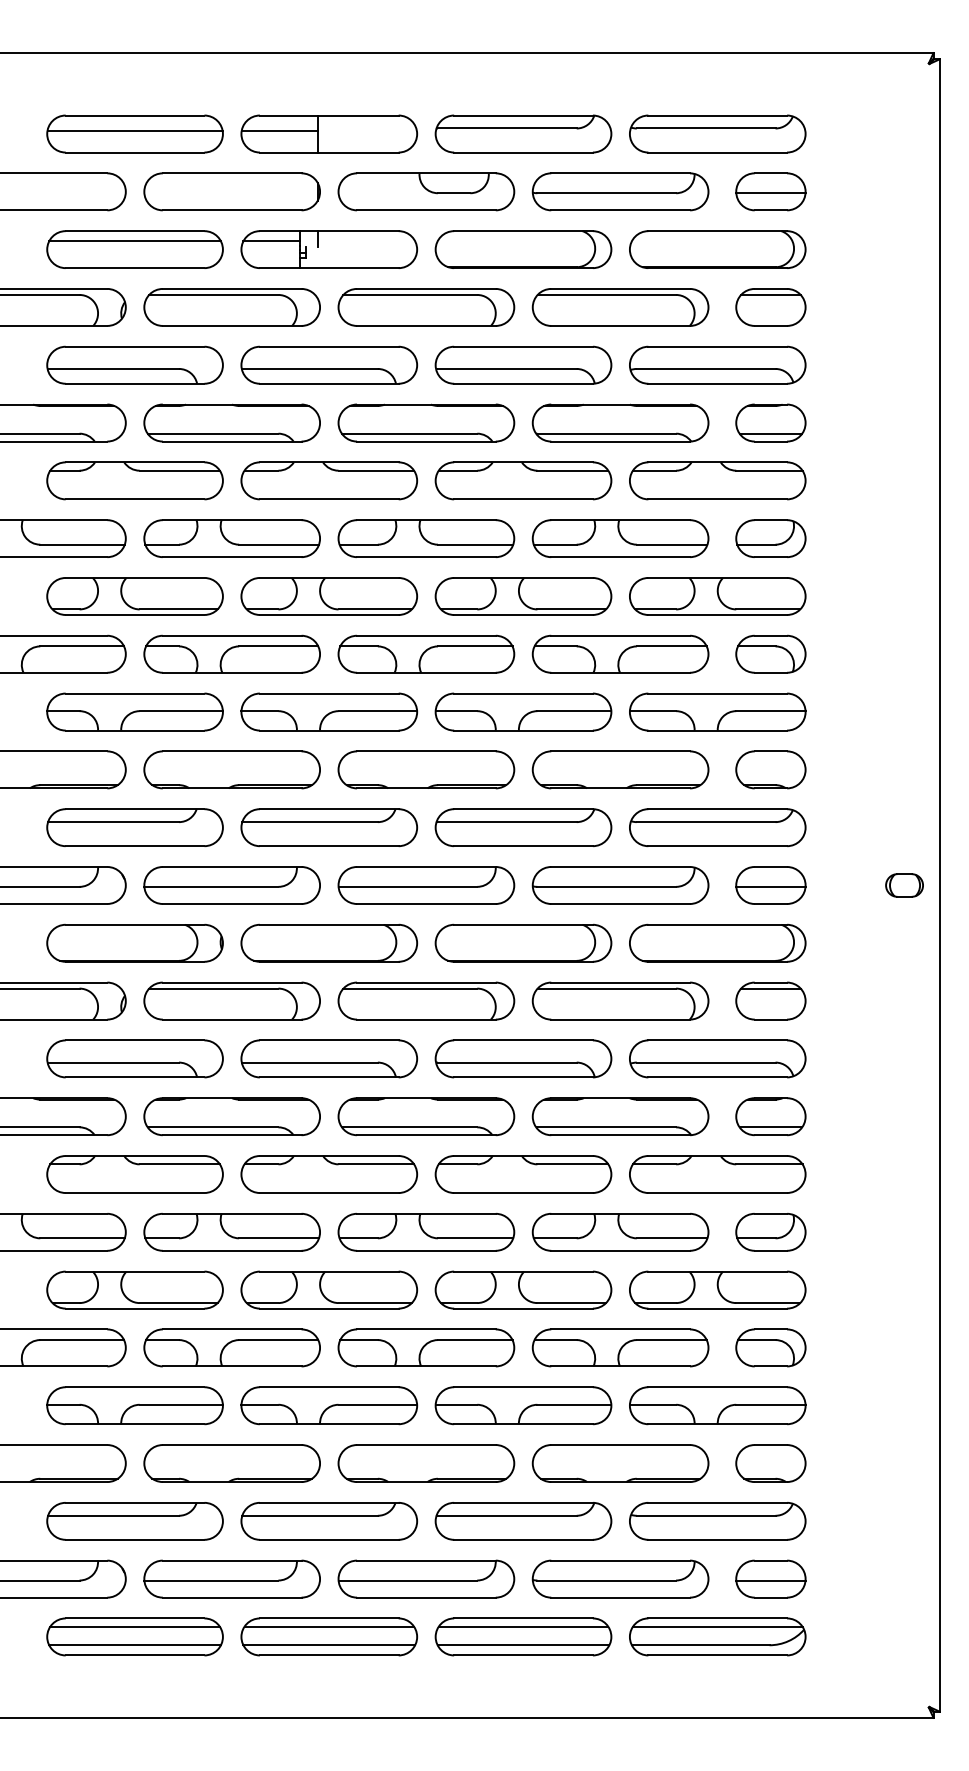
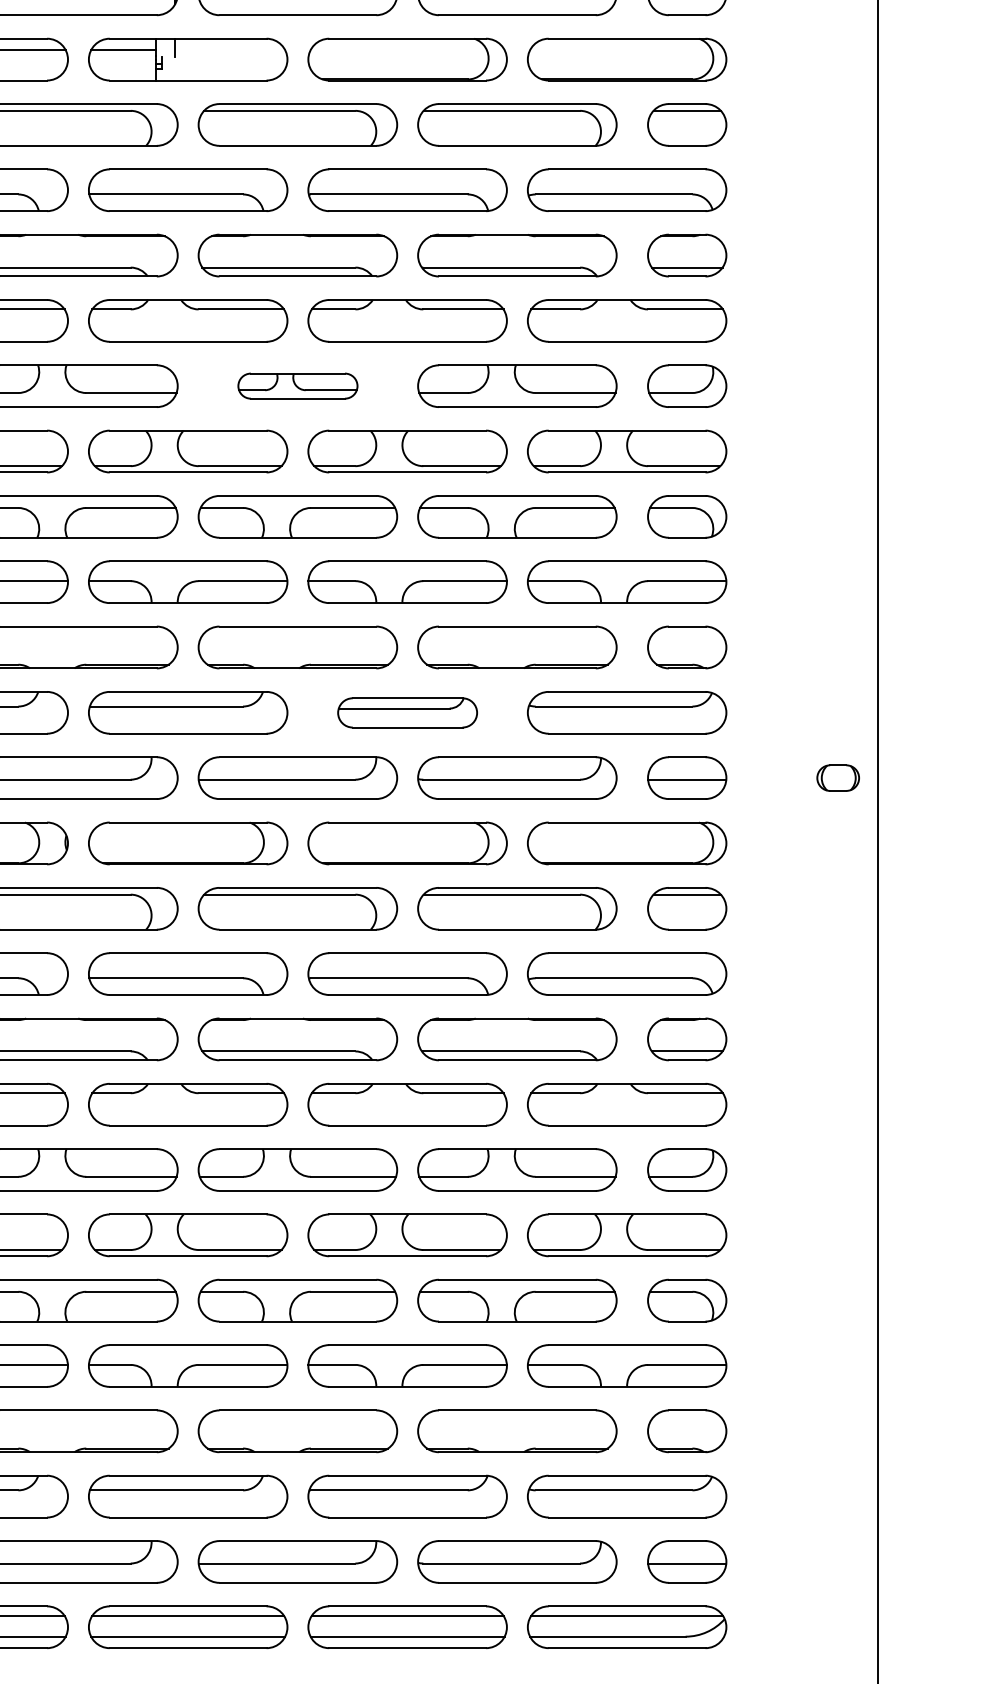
part: (426, 538) -> (298, 386), size x0.6
part: (523, 827) -> (407, 712), size x0.7

